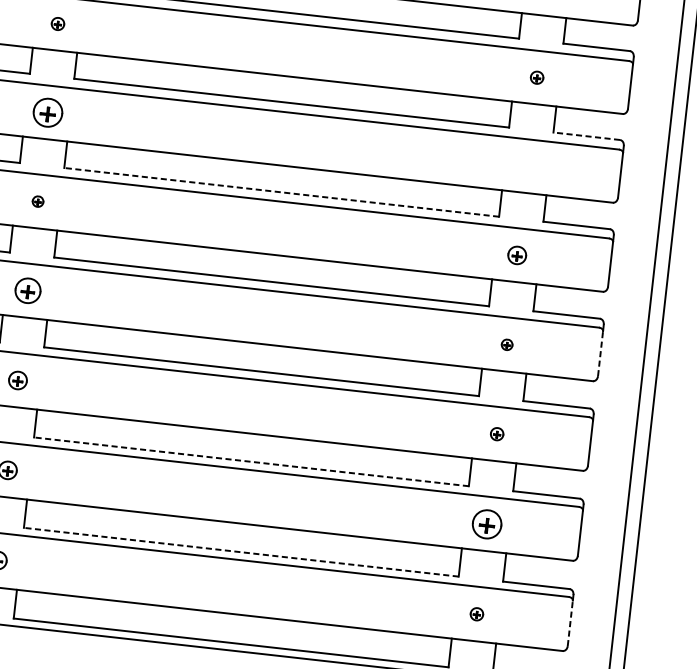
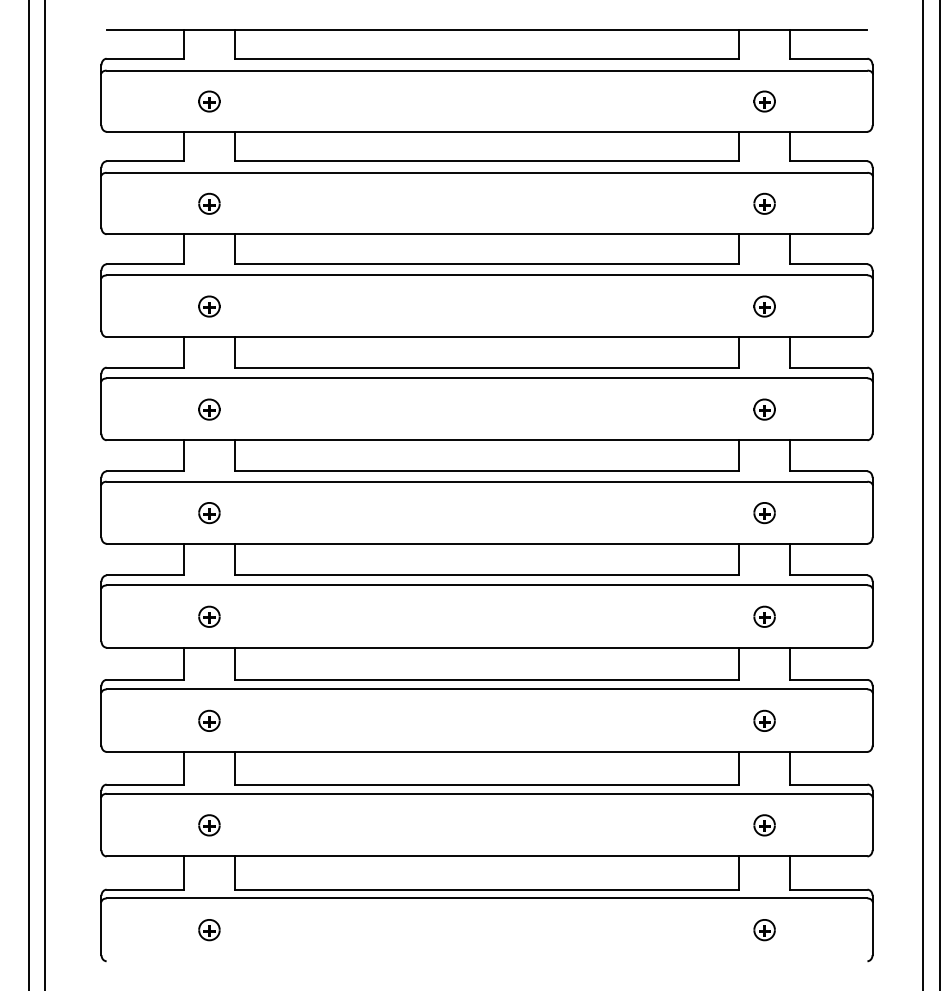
part: (58, 23) -> (209, 203), size x1.43
part: (537, 77) -> (764, 203), size x1.43
part: (48, 112) -> (209, 306), size x0.62
line: (586, 136) -> (828, 264), dashed -> solid
part: (527, 166) -> (764, 306), added
line: (282, 192) -> (487, 367), dashed -> solid
part: (38, 201) -> (209, 409), size x1.67
part: (28, 291) -> (209, 513), size x0.71
part: (507, 345) -> (764, 513), size x1.67
line: (600, 352) -> (872, 510), dashed -> solid
part: (497, 433) -> (764, 616), size x1.43
line: (251, 461) -> (487, 679), dashed -> solid
part: (487, 523) -> (764, 720), size x0.62
line: (241, 552) -> (487, 784), dashed -> solid
part: (476, 614) -> (764, 825), size x1.43
line: (570, 623) -> (872, 823), dashed -> solid

